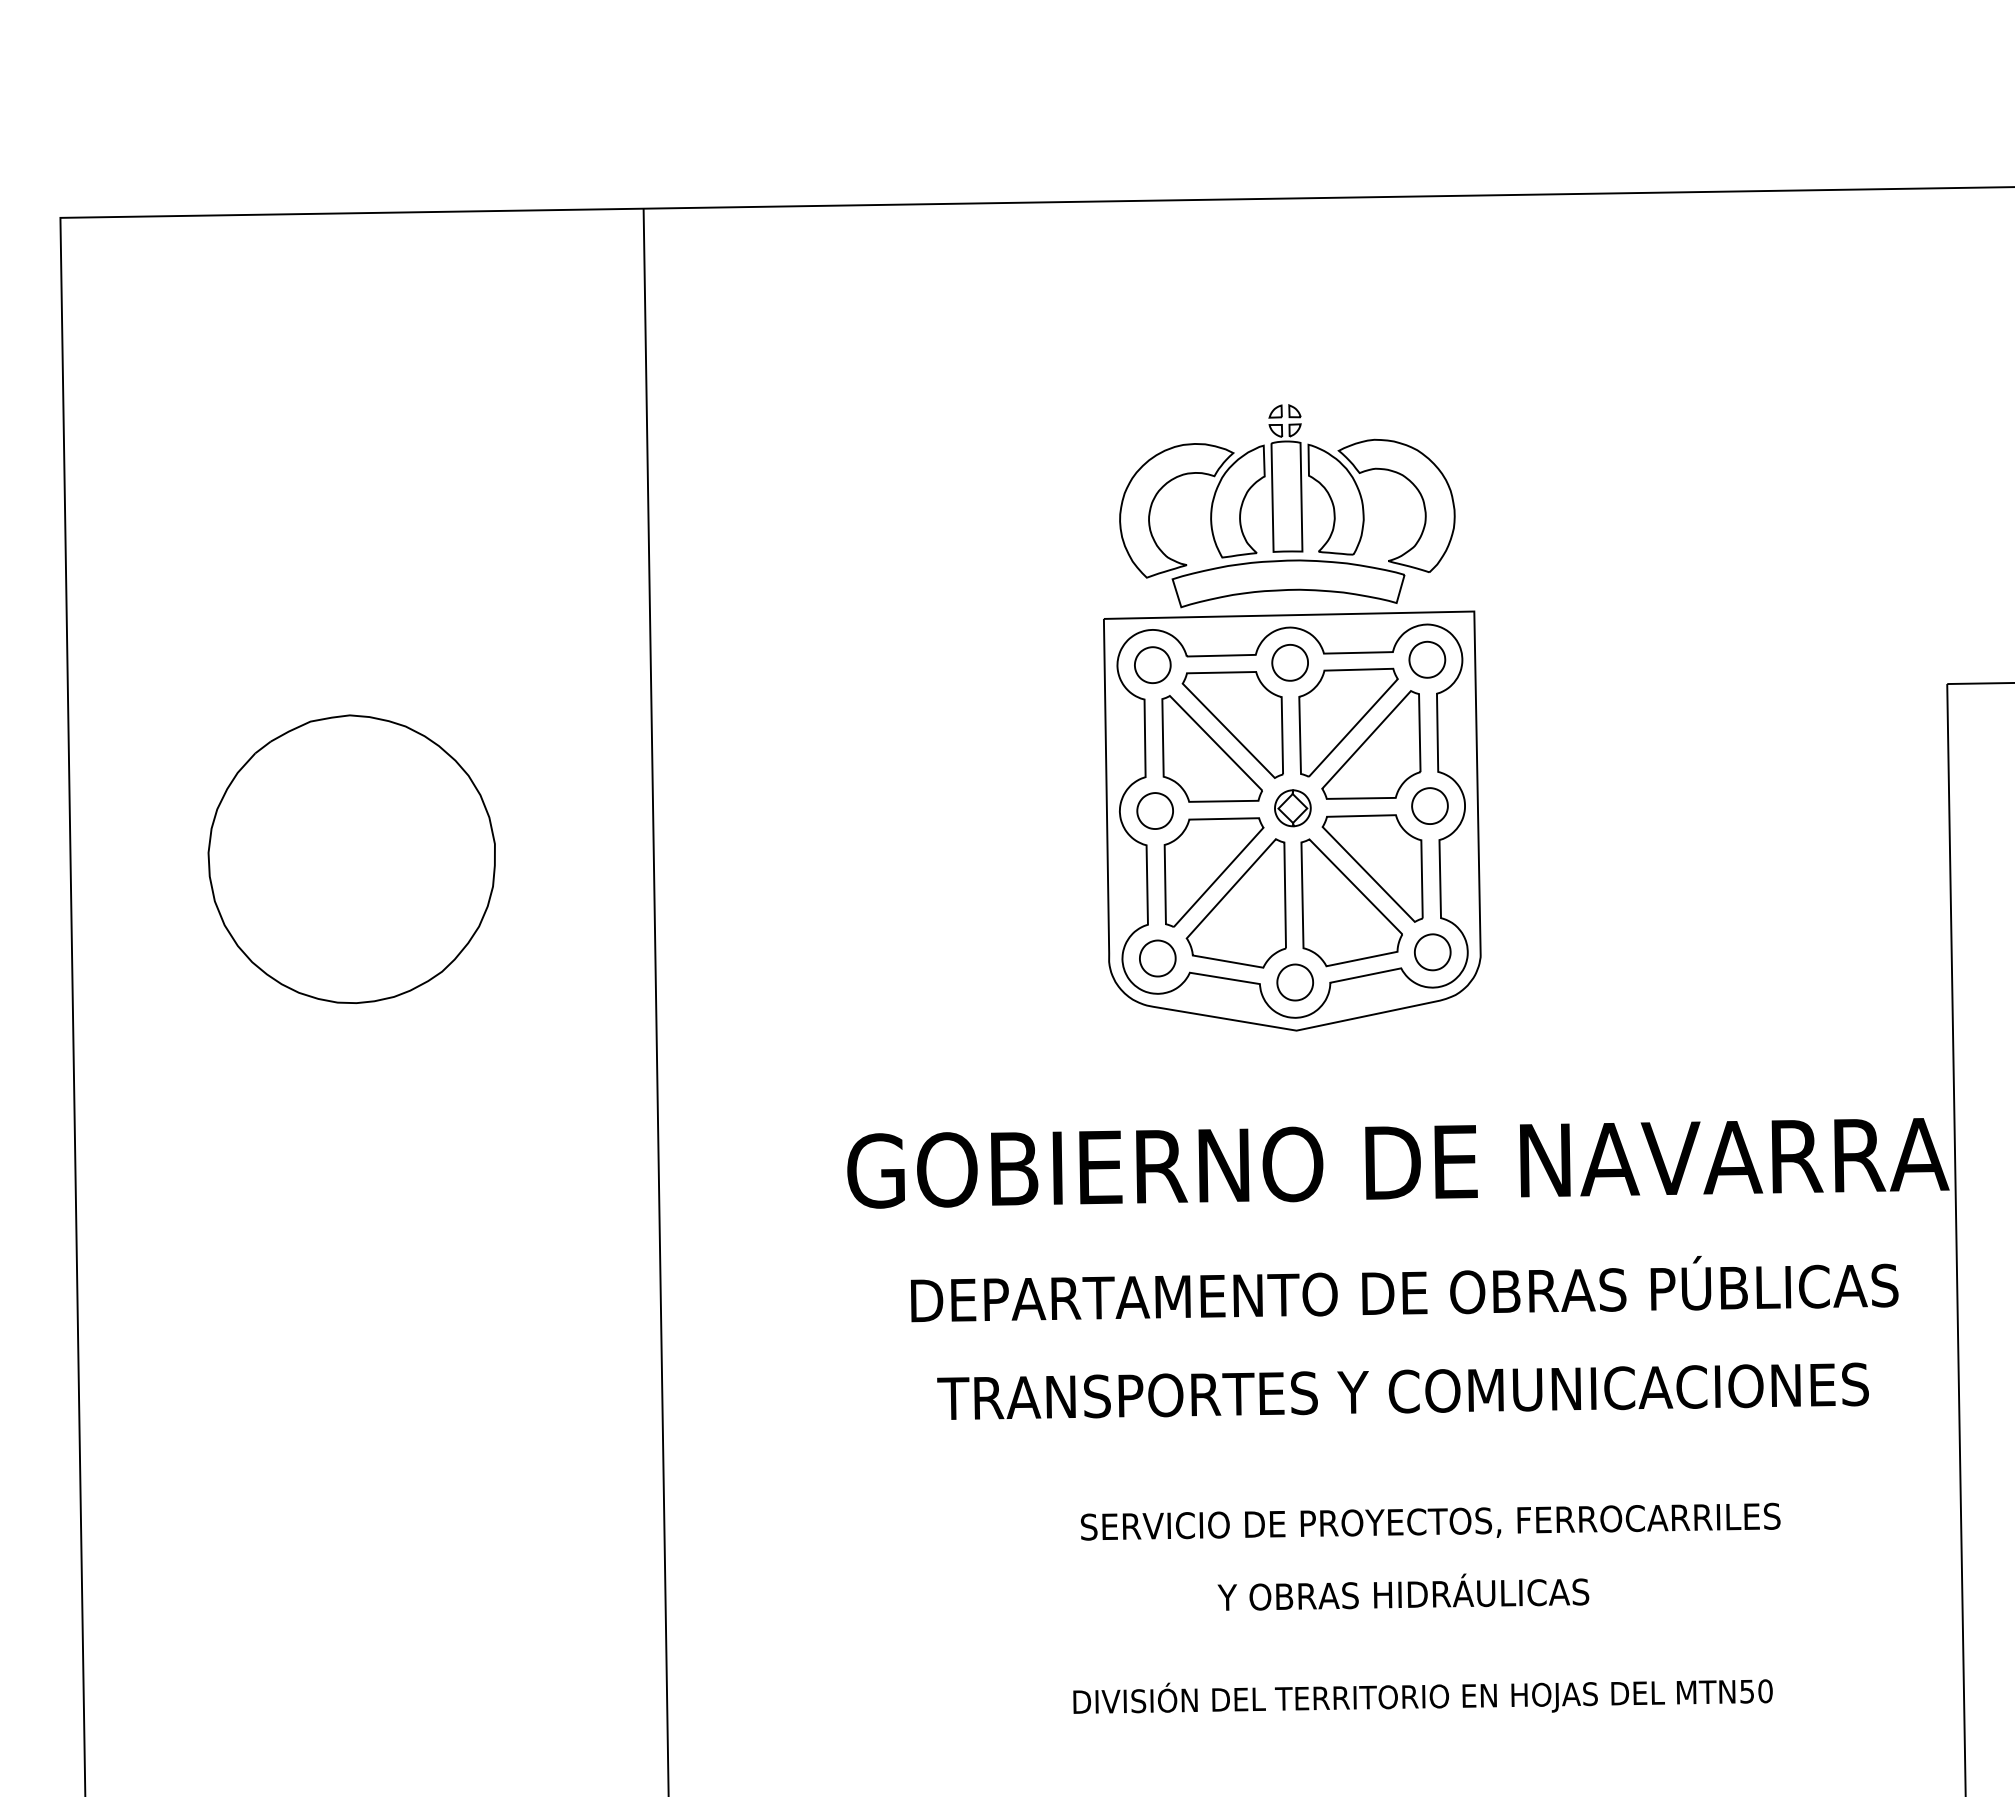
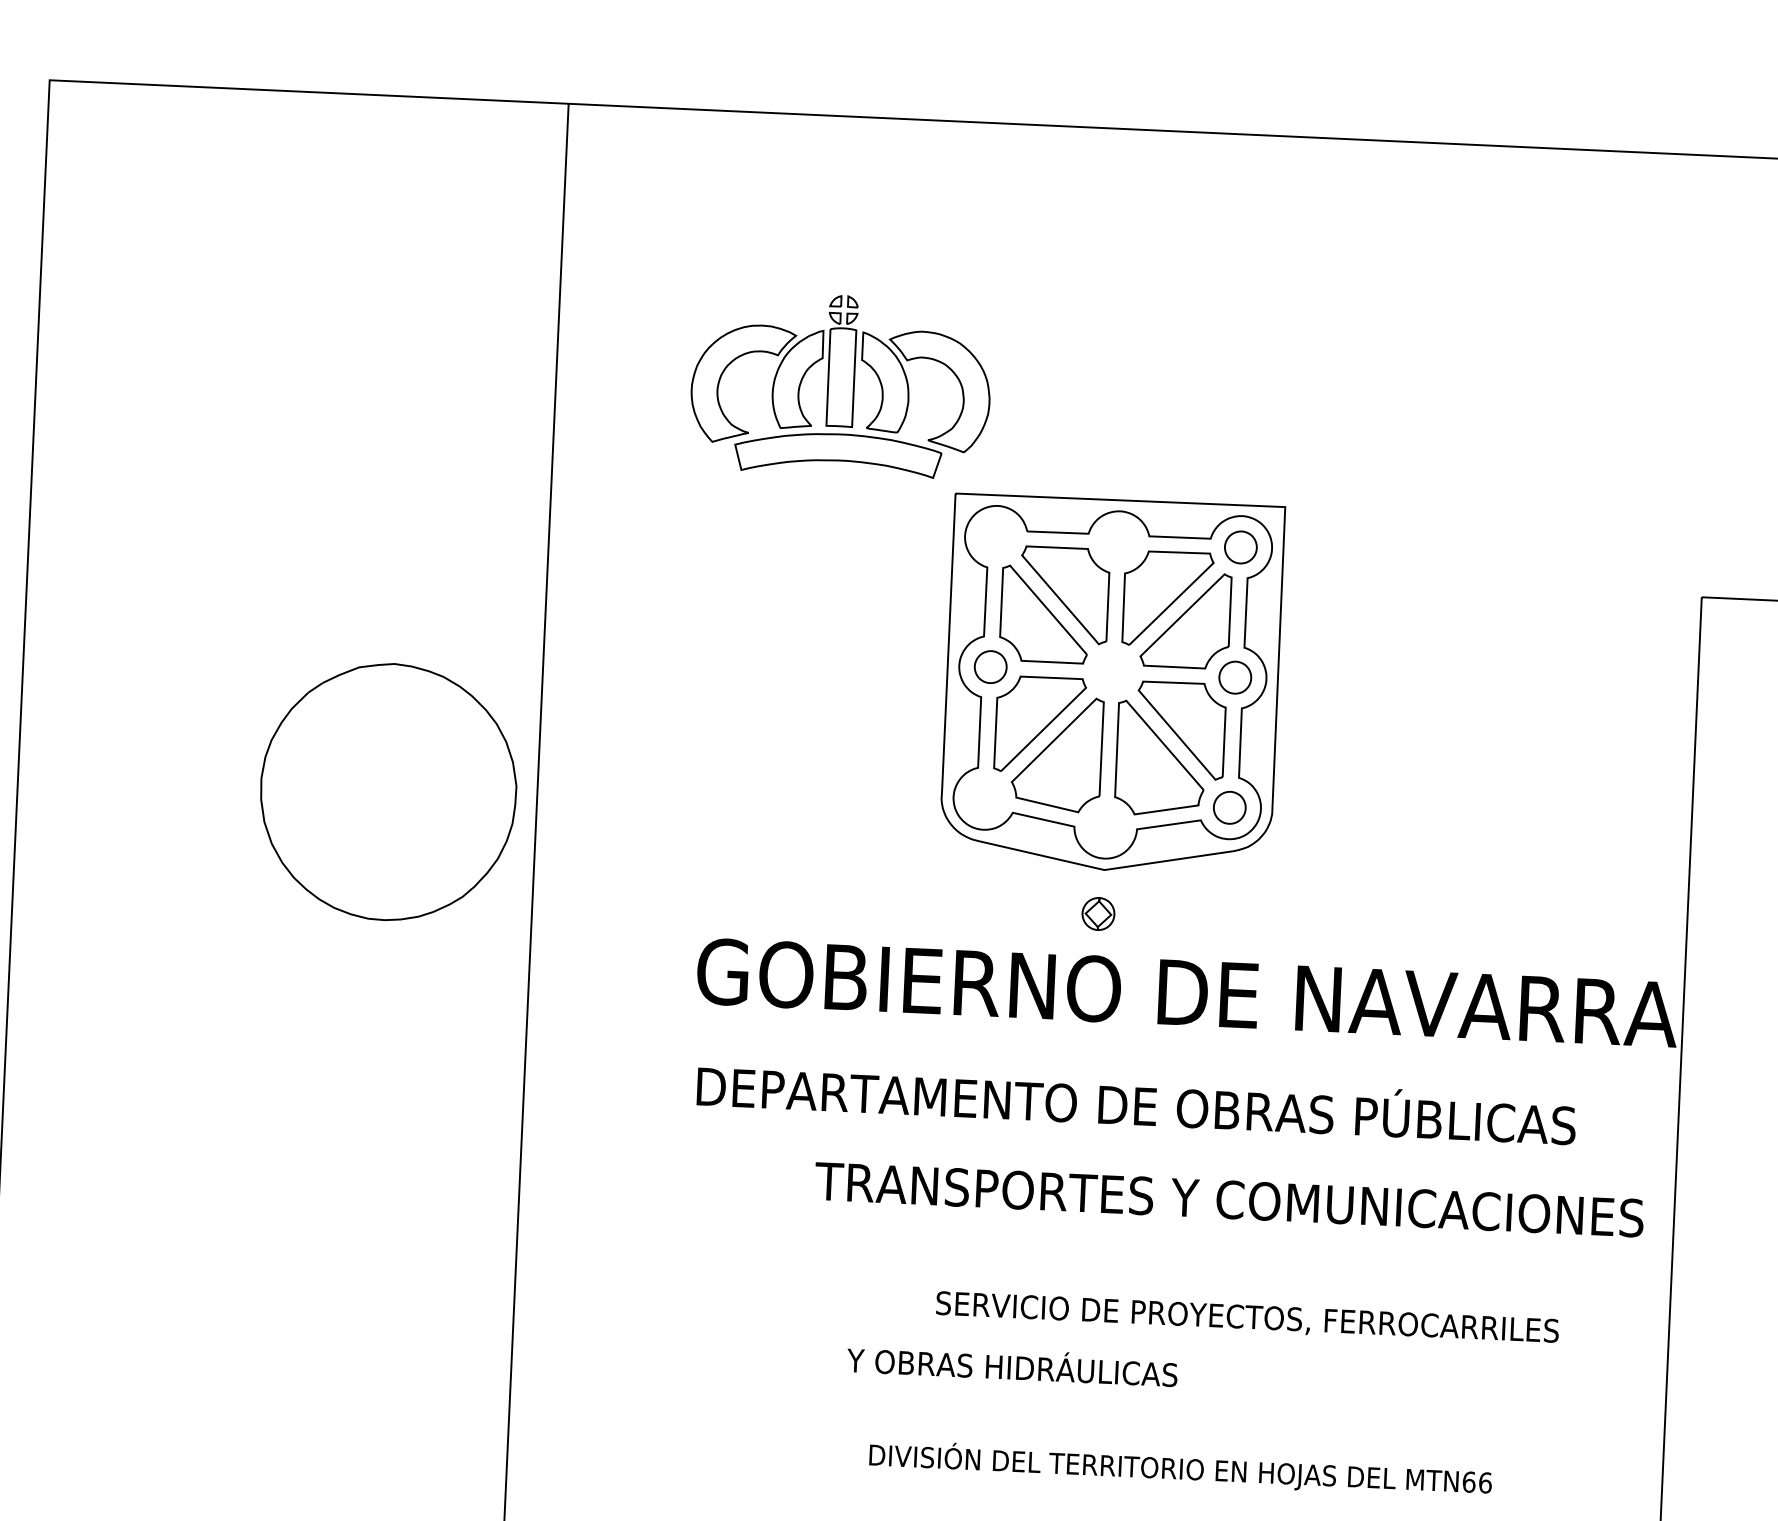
part: (1287, 506) -> (841, 386), moved
part: (1289, 662) -> (1118, 542), removed
part: (1152, 664) -> (996, 536), removed
part: (1292, 808) -> (1098, 914), moved
part: (351, 858) -> (388, 791), moved
part: (1157, 958) -> (984, 798), removed
part: (1294, 982) -> (1105, 827), removed
text: (1404, 1289) -> (1136, 1103), moved
text: (1402, 1390) -> (1228, 1198), moved
text: (1430, 1521) -> (1247, 1316), moved
text: (1403, 1591) -> (1012, 1364), moved
text: (1756, 1691) -> (1477, 1482), MTN50 -> MTN66

